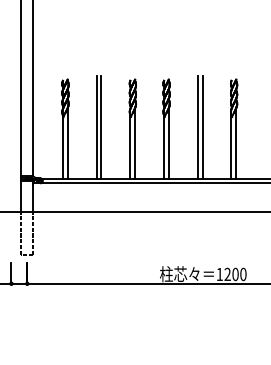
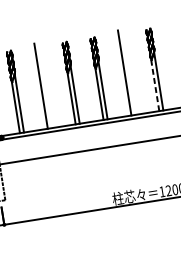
line: (101, 126) -> (45, 85), removed
line: (202, 126) -> (128, 71), removed
line: (231, 146) -> (155, 84), solid -> dashed

